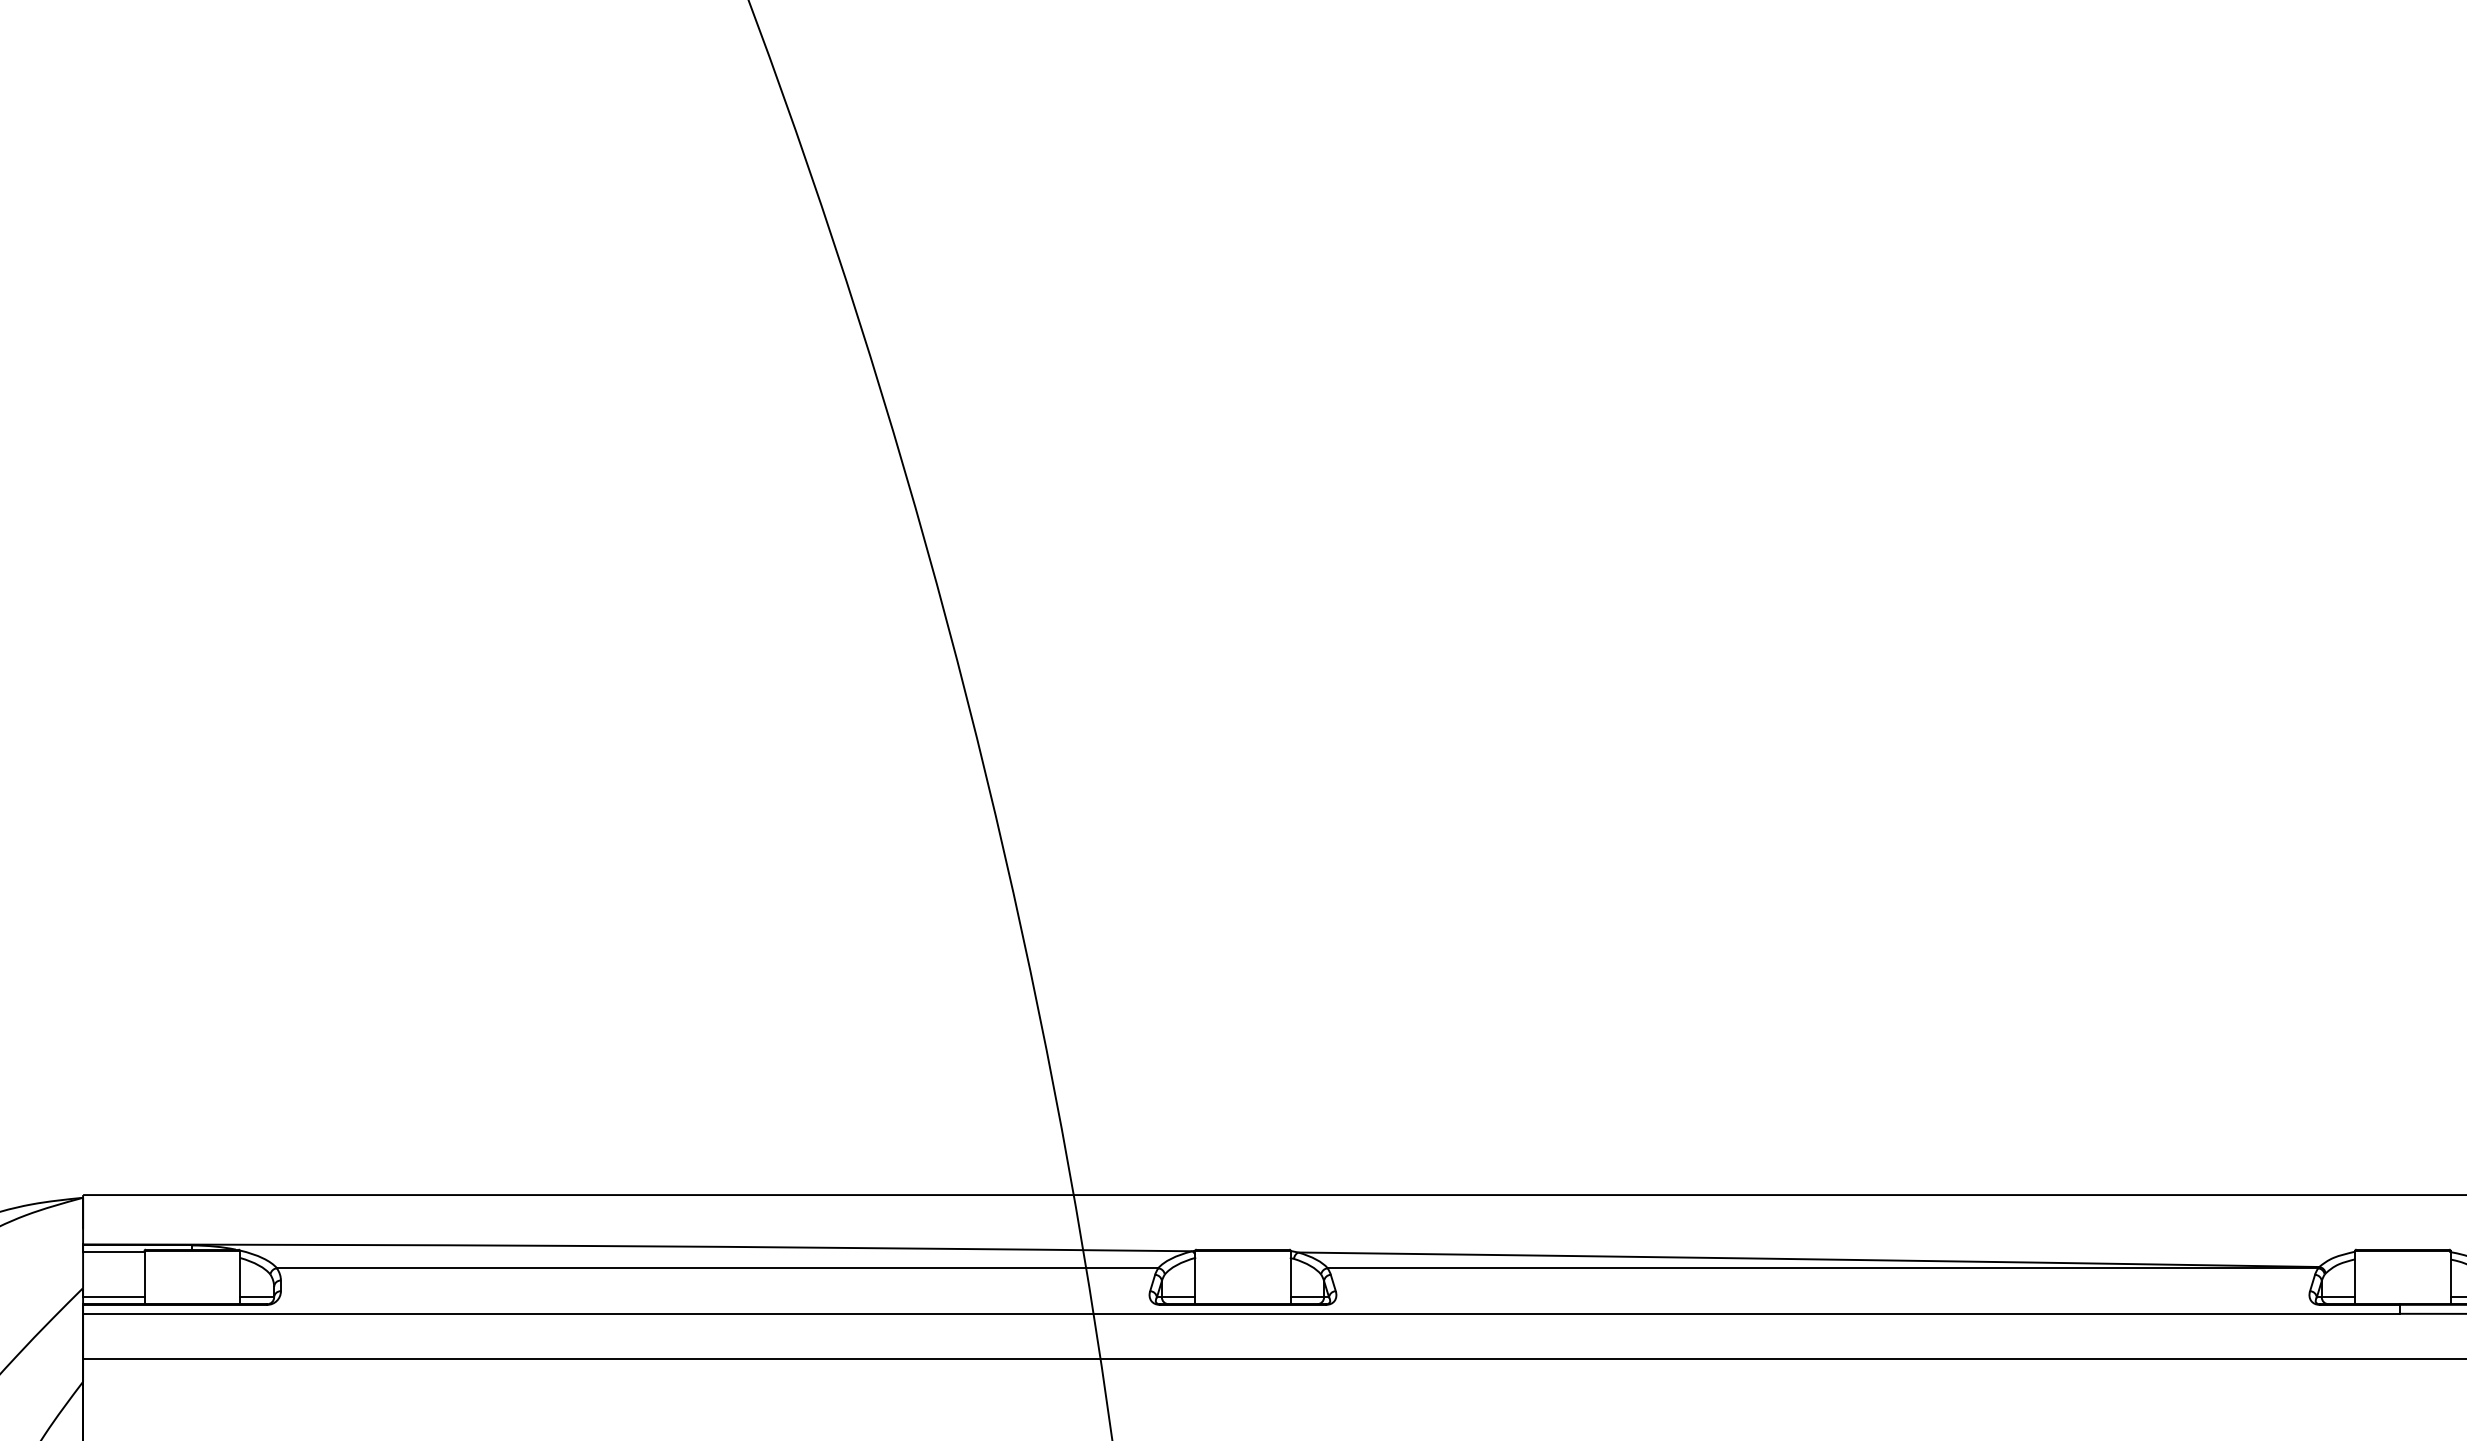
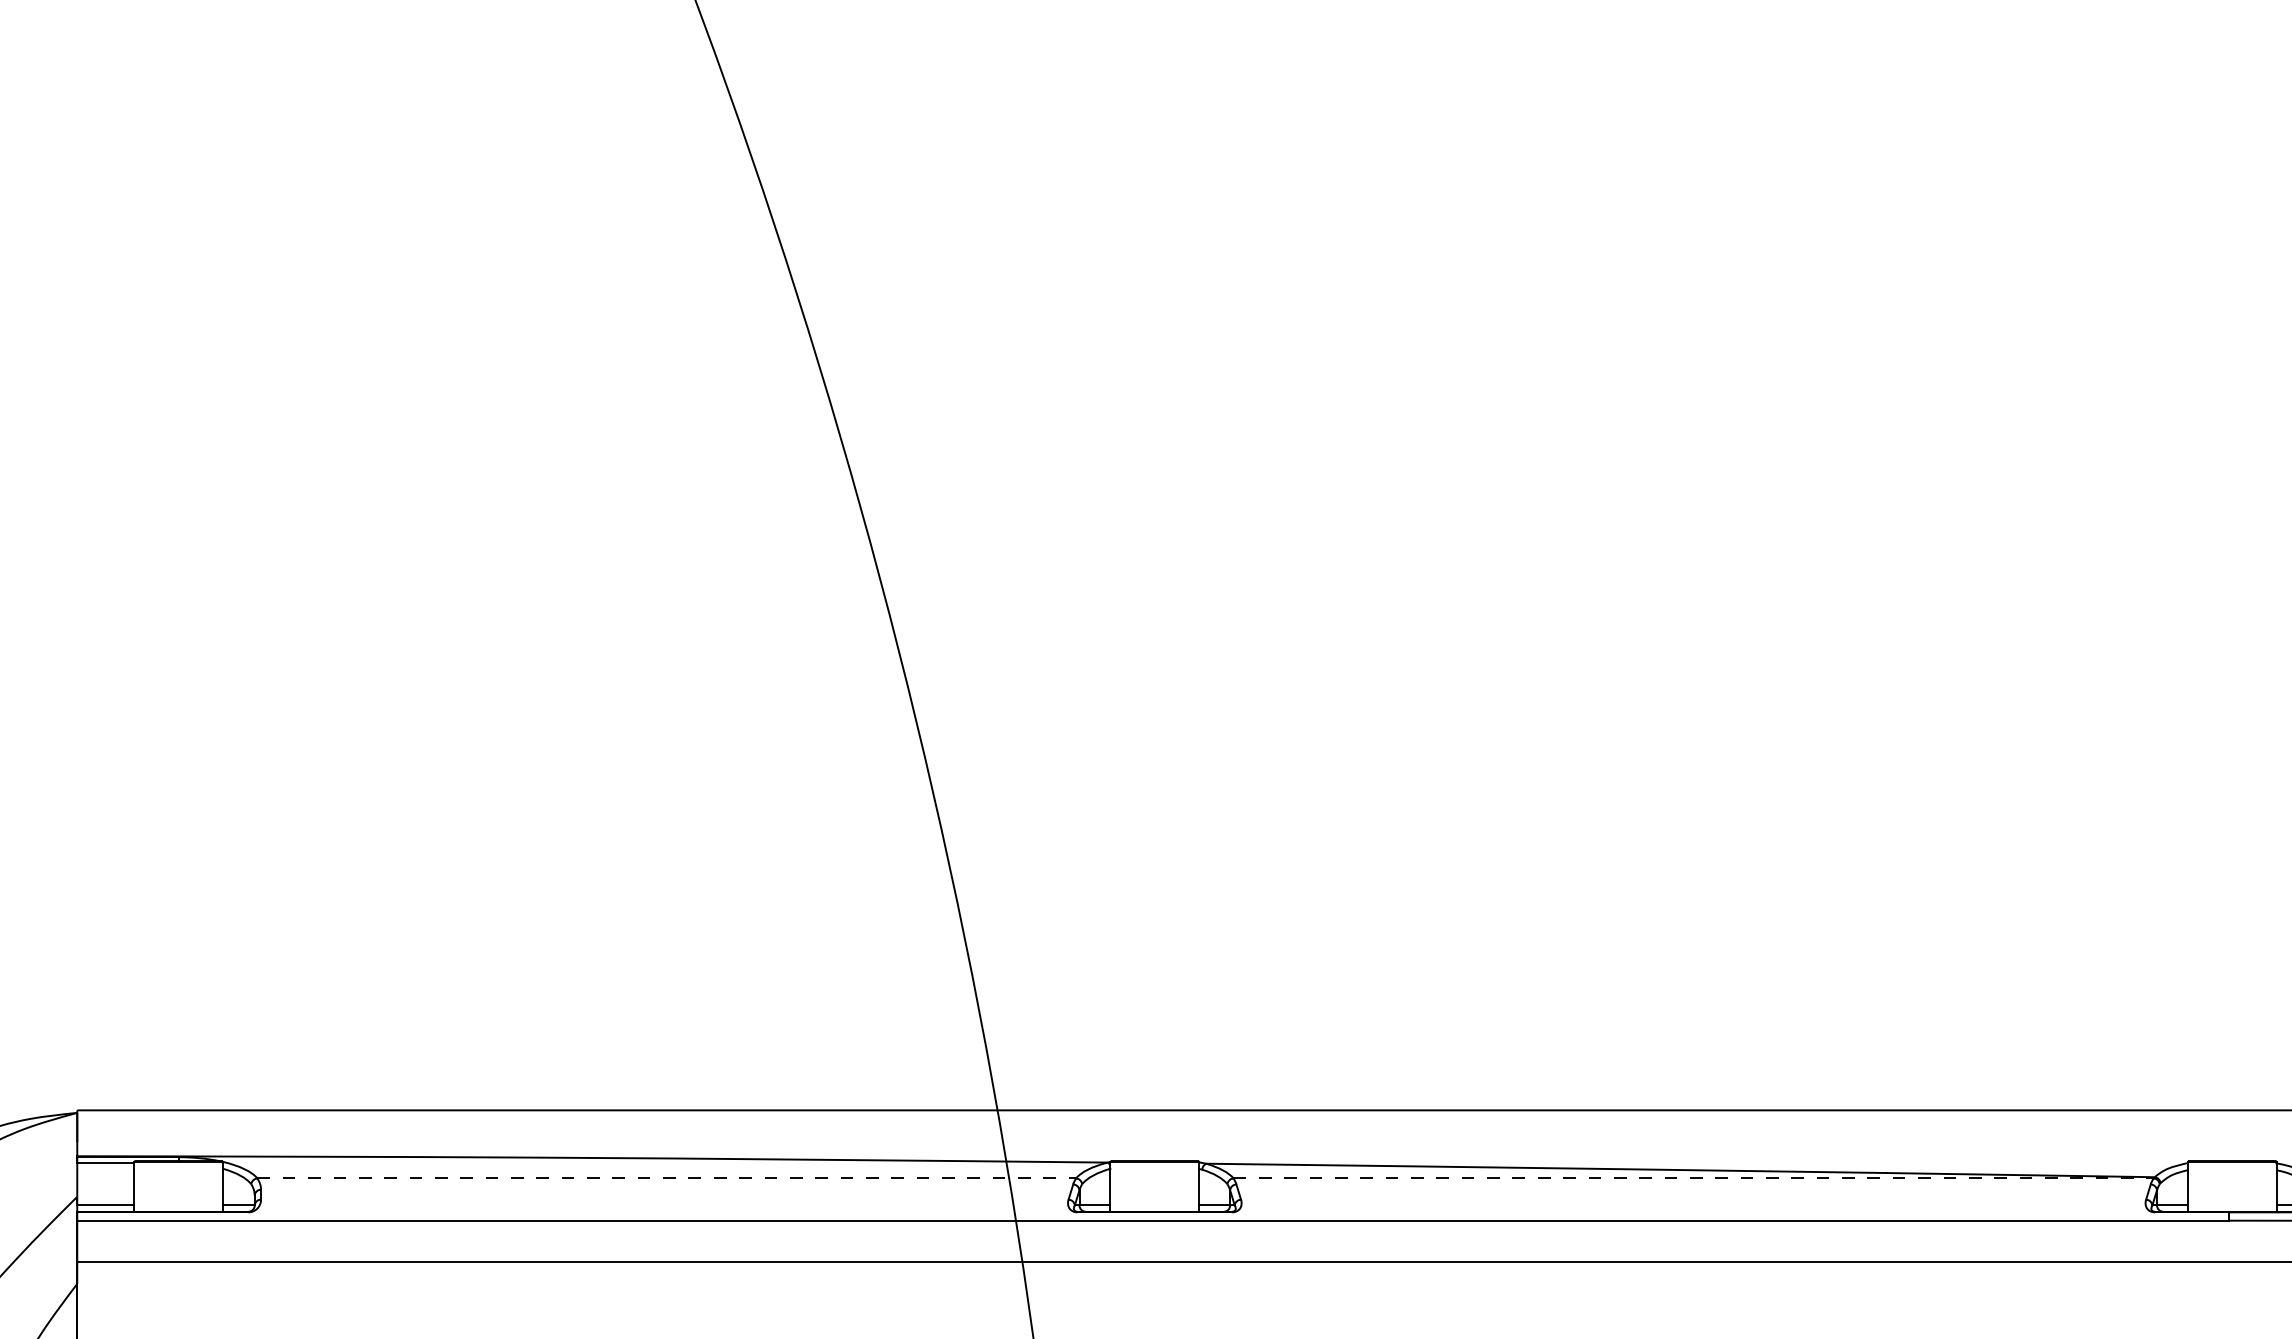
line: (717, 1268) -> (666, 1178), solid -> dashed
line: (1823, 1268) -> (1694, 1178), solid -> dashed

